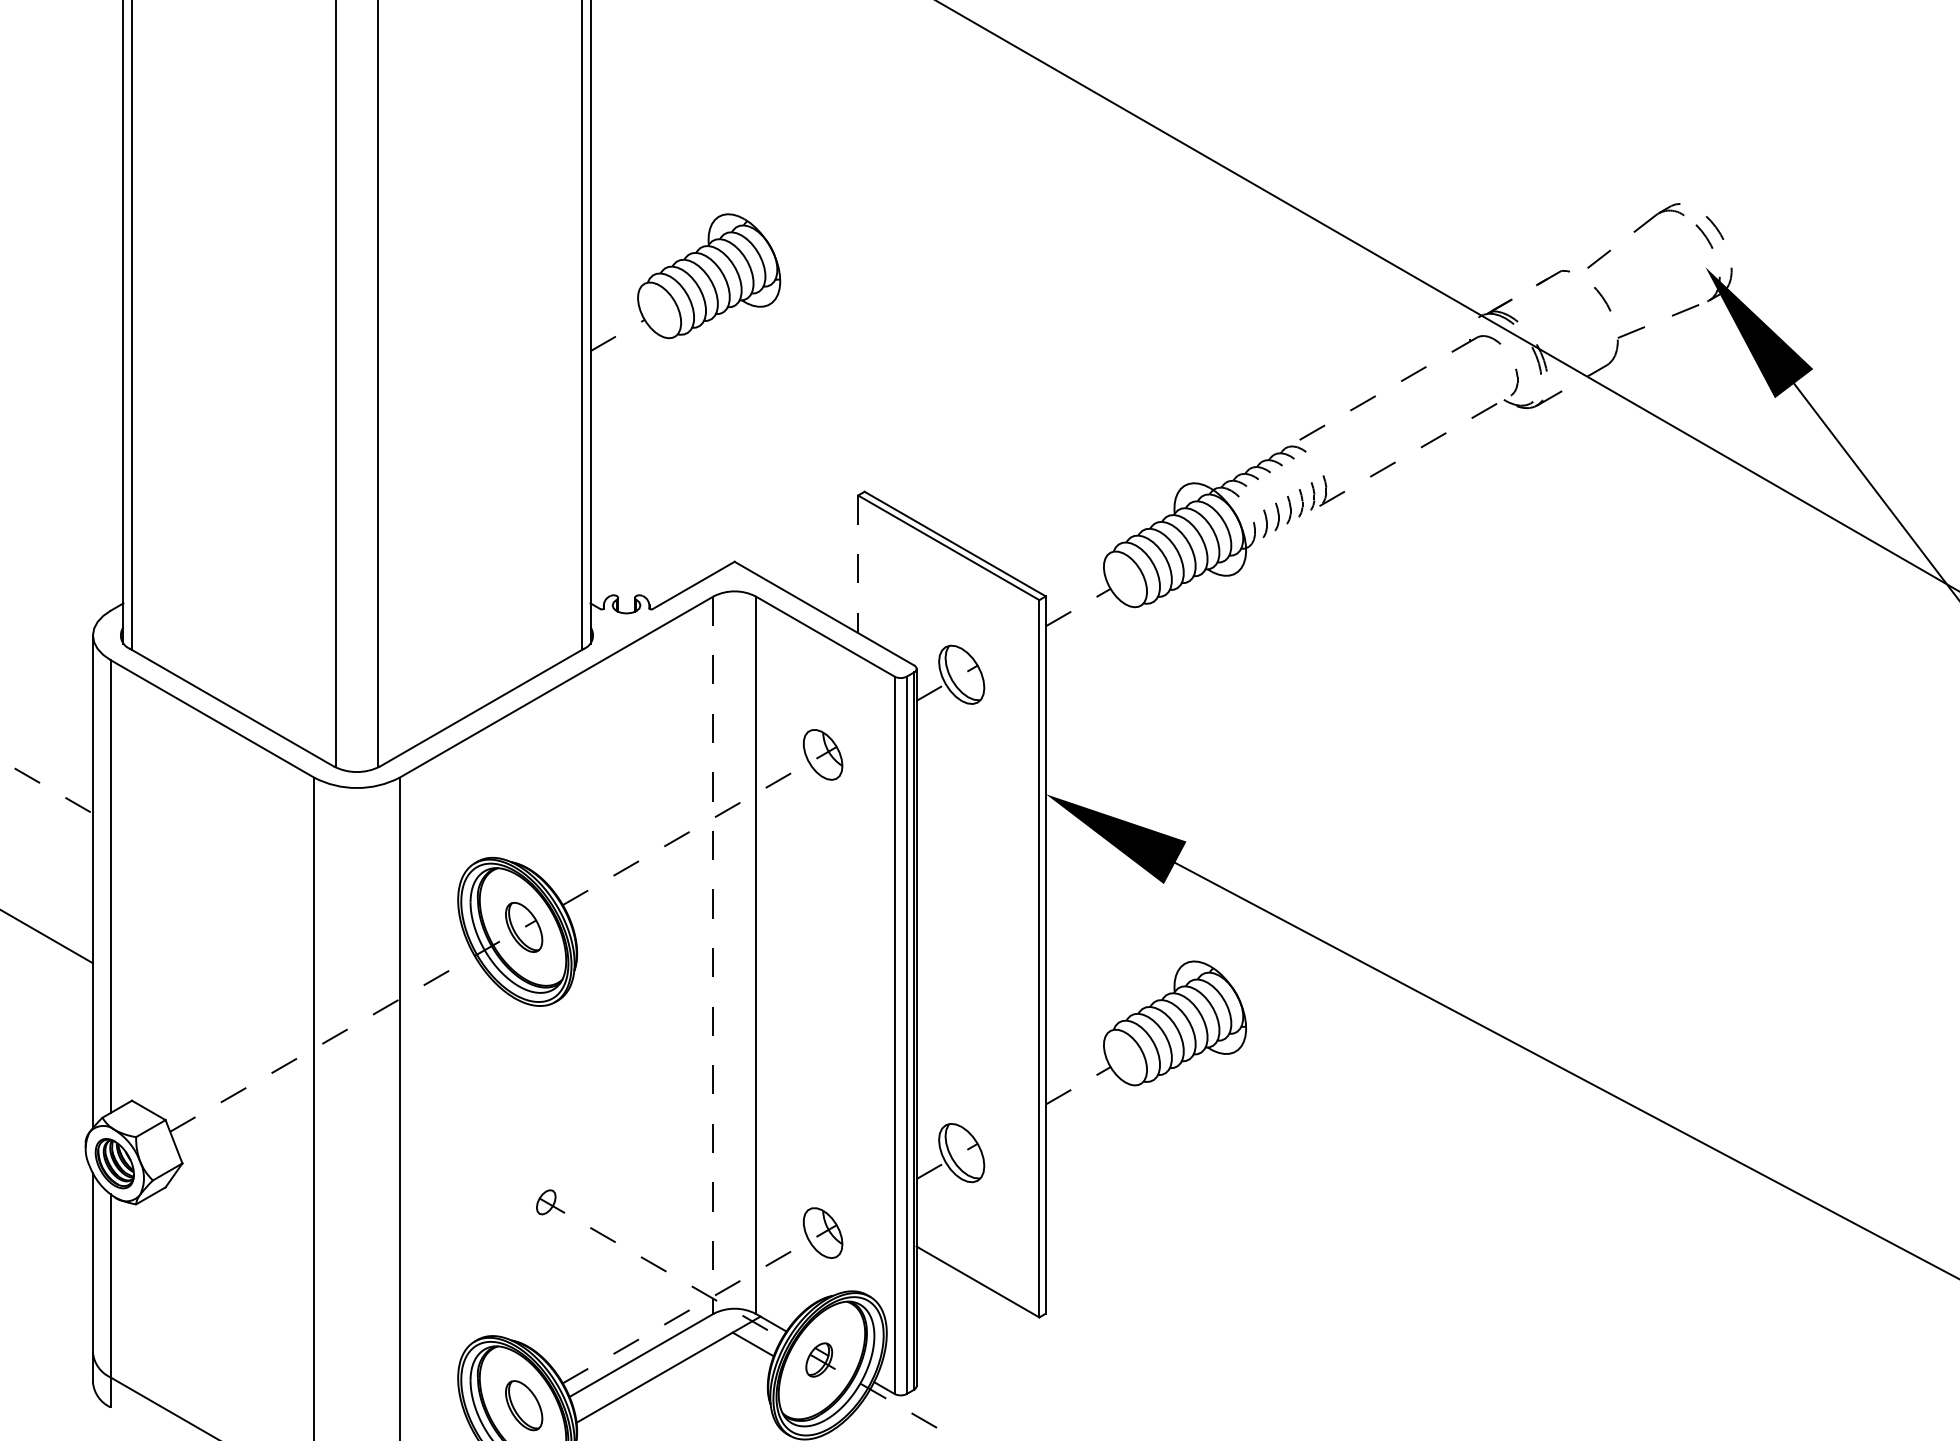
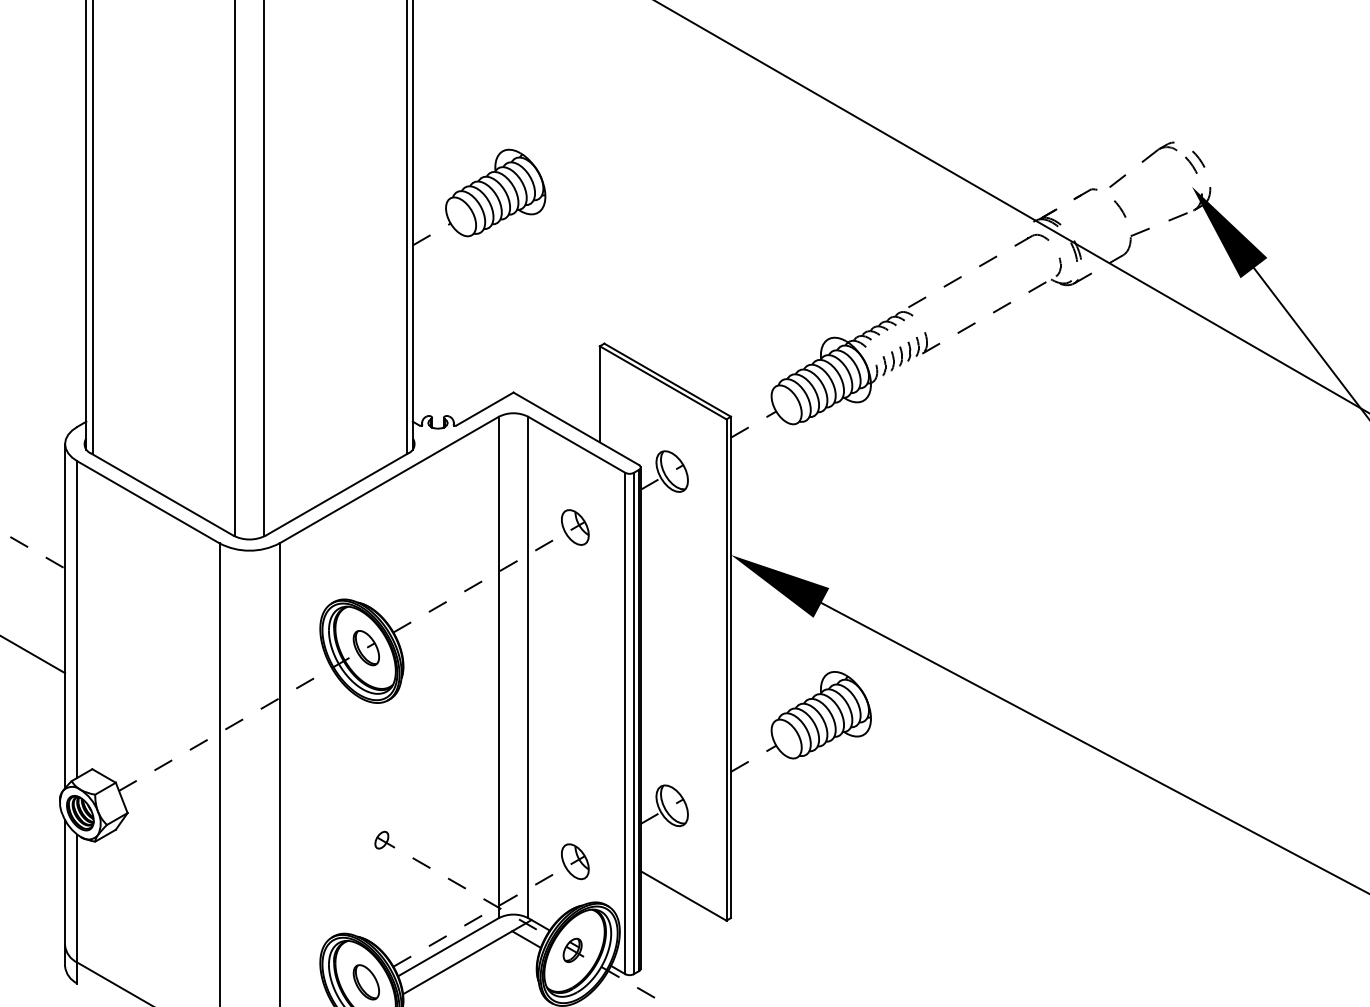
line: (857, 564) -> (599, 394), dashed -> solid
line: (713, 955) -> (498, 667), dashed -> solid

